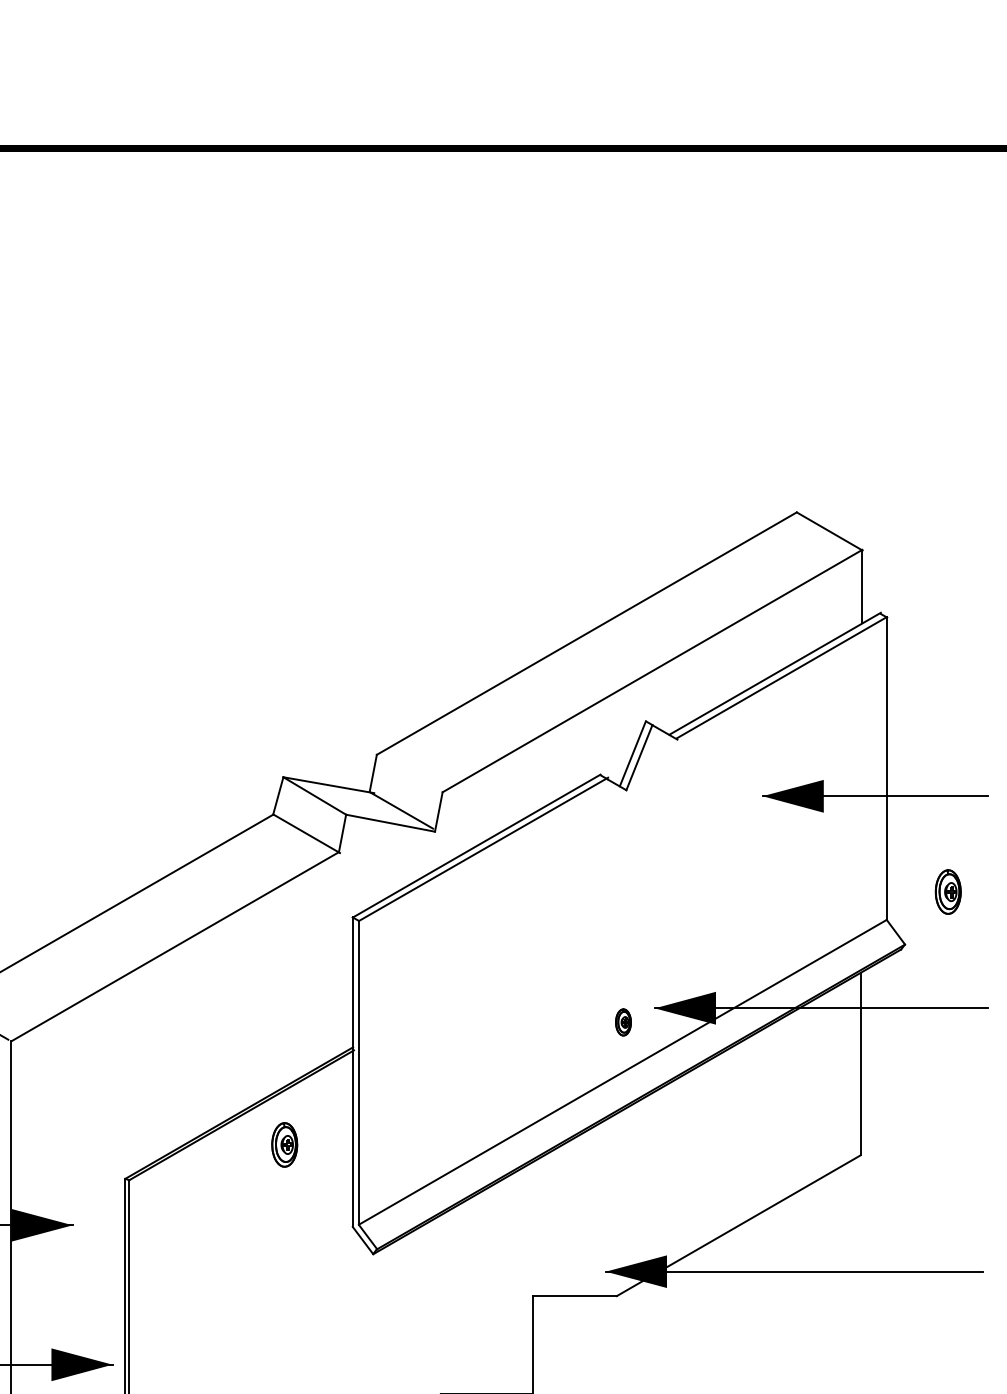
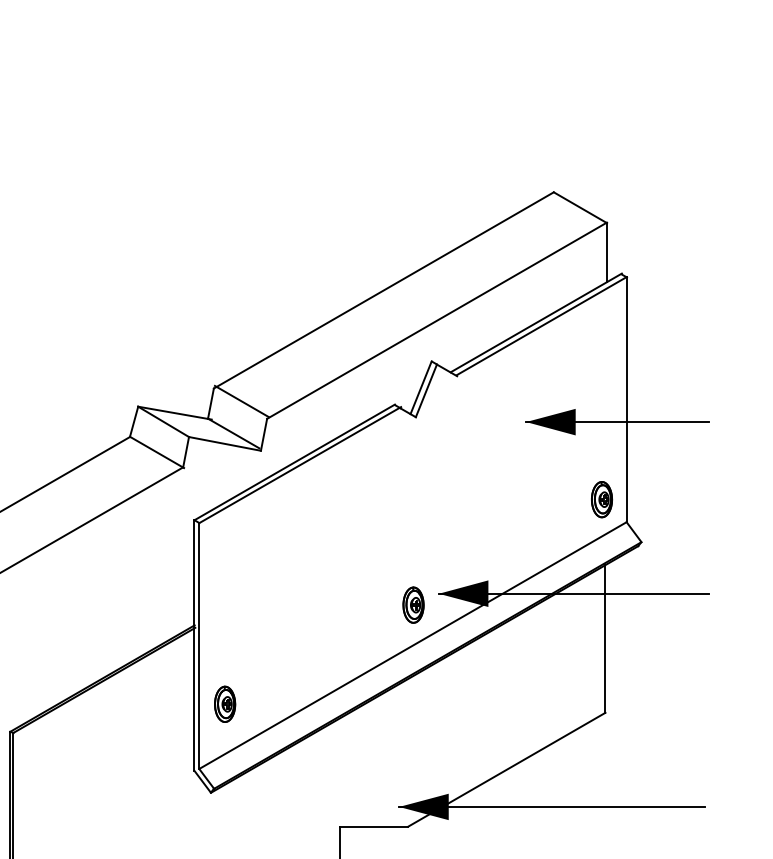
line: (411, 770) -> (241, 401), added
part: (947, 891) -> (601, 499), moved
part: (623, 1022) -> (413, 605), size x1.67
part: (284, 1144) -> (224, 703), moved

